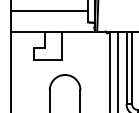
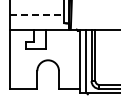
line: (50, 11) -> (37, 15), solid -> dashed

